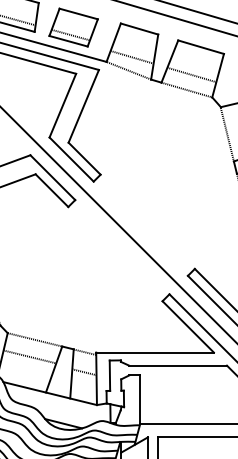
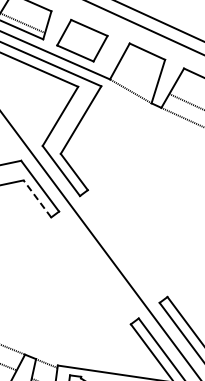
line: (70, 34) -> (78, 47), removed
line: (131, 56) -> (135, 77), removed
line: (51, 190) -> (36, 198), solid -> dashed

